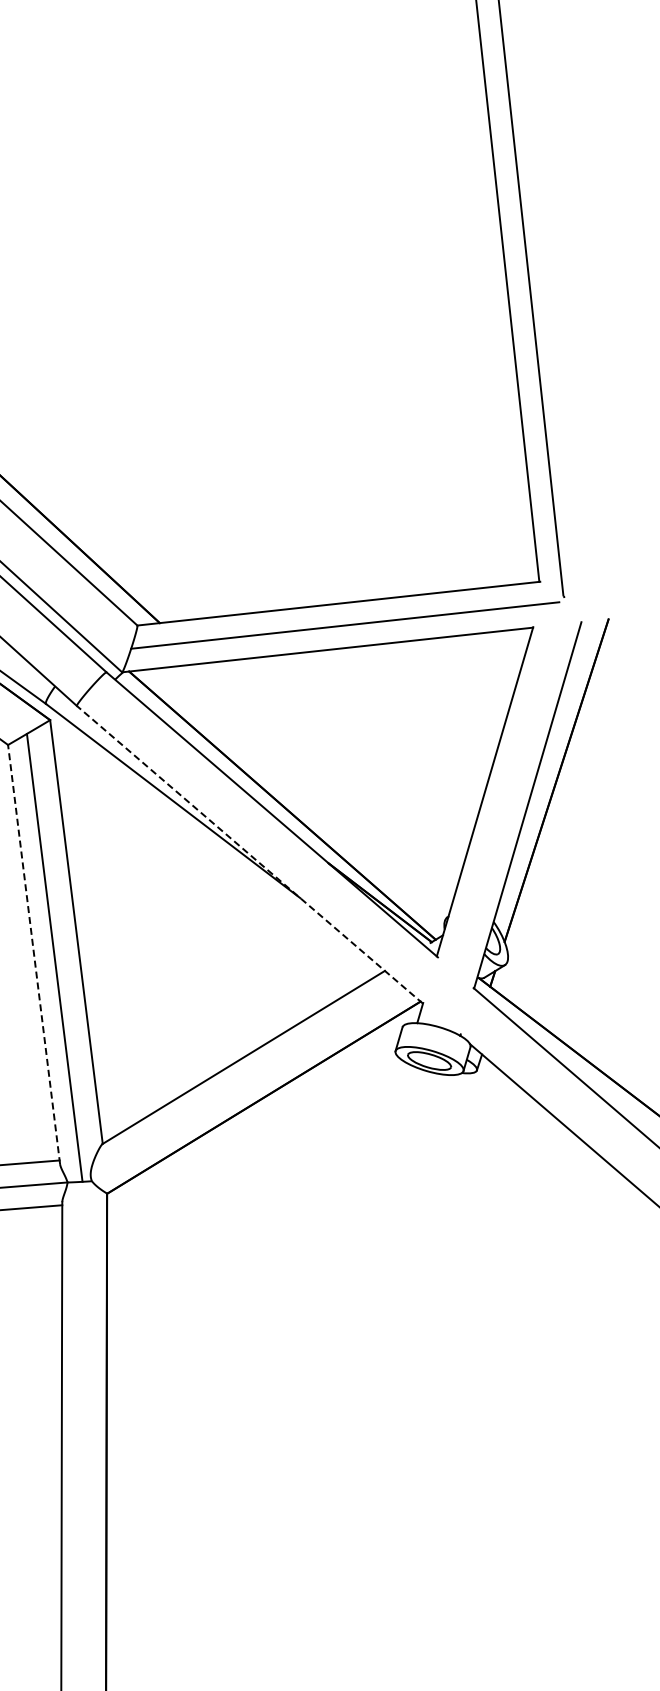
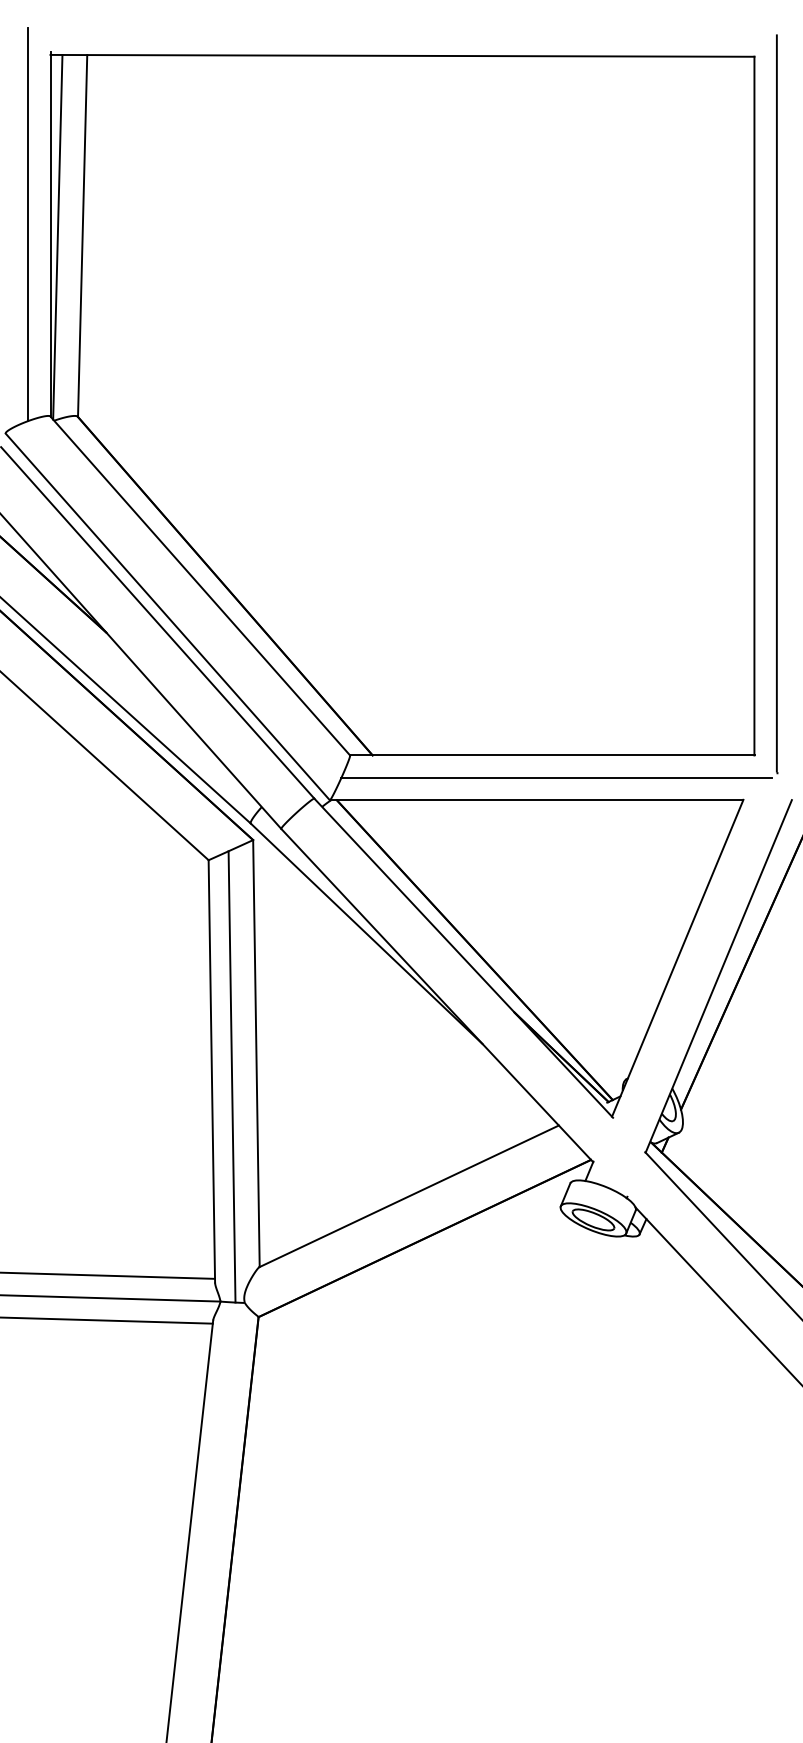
line: (249, 854) -> (436, 995), dashed -> solid
line: (33, 953) -> (211, 1070), dashed -> solid

